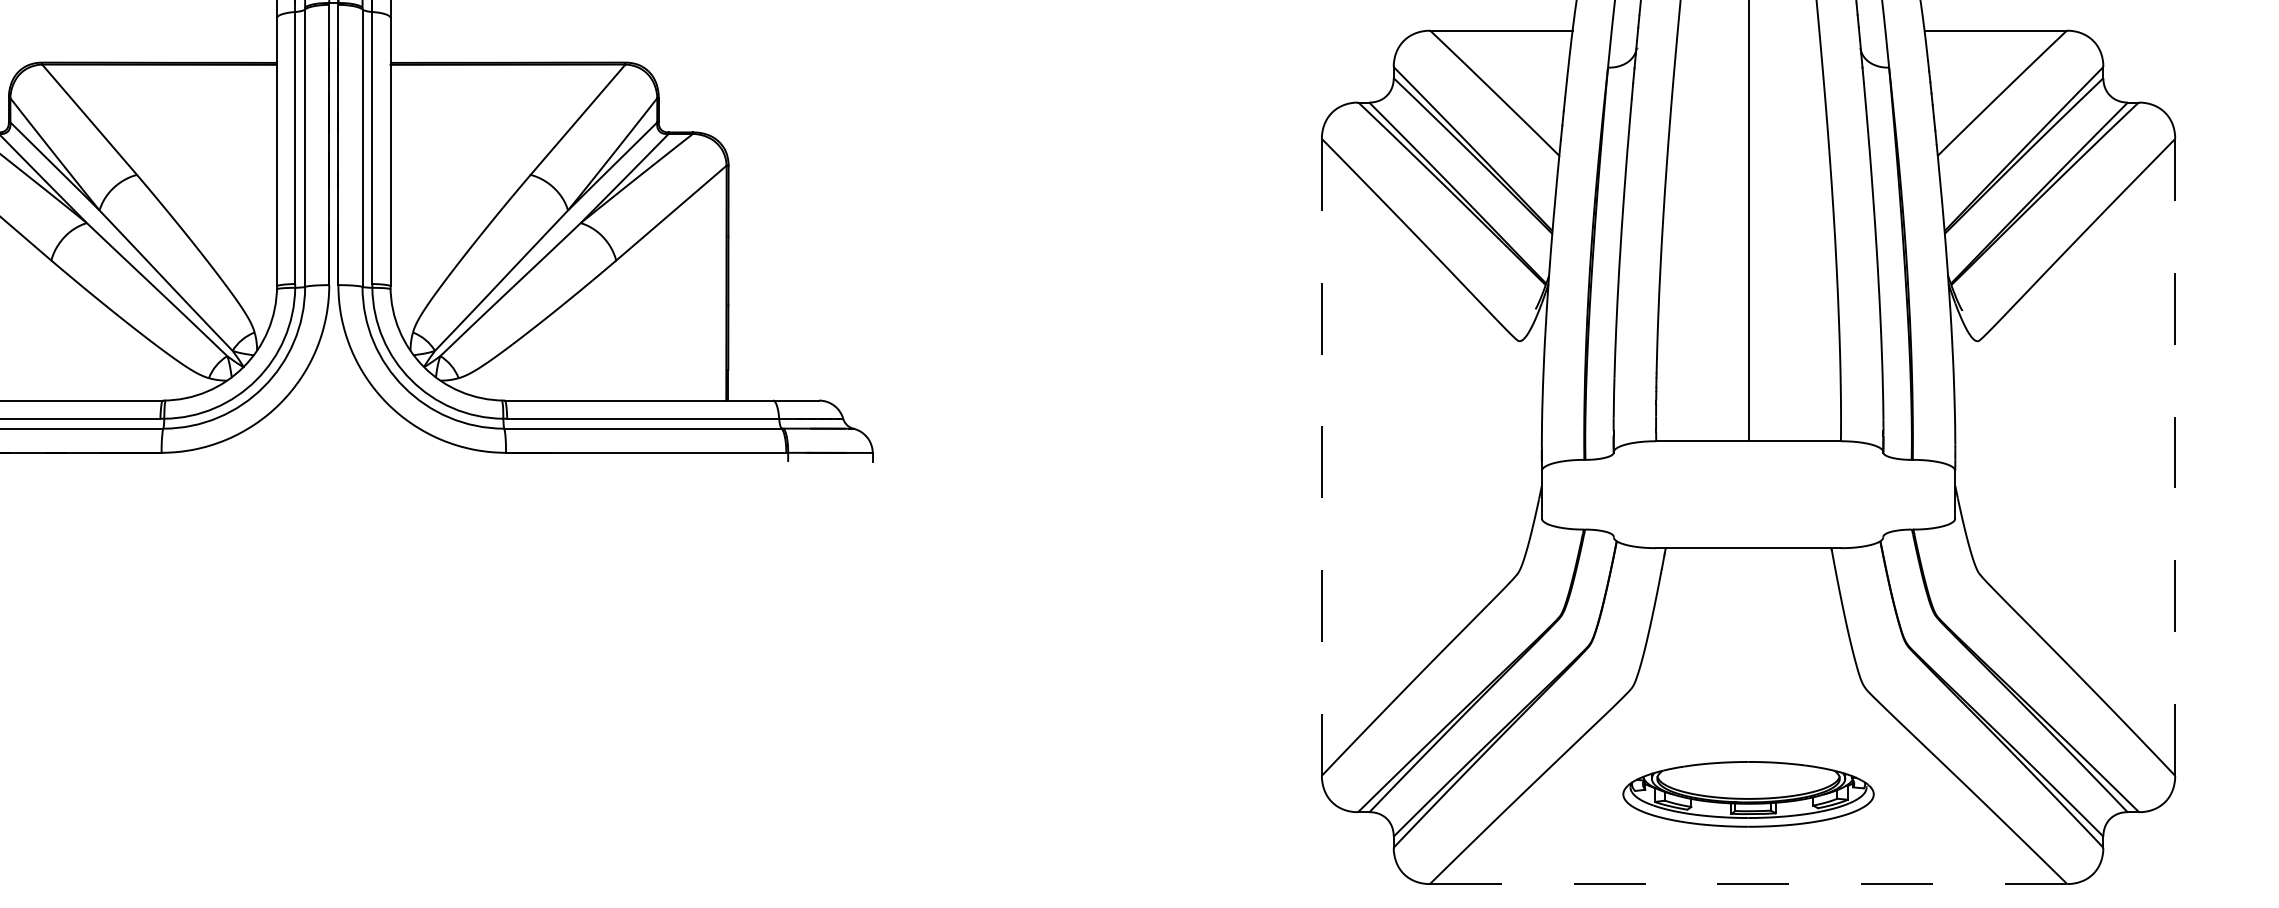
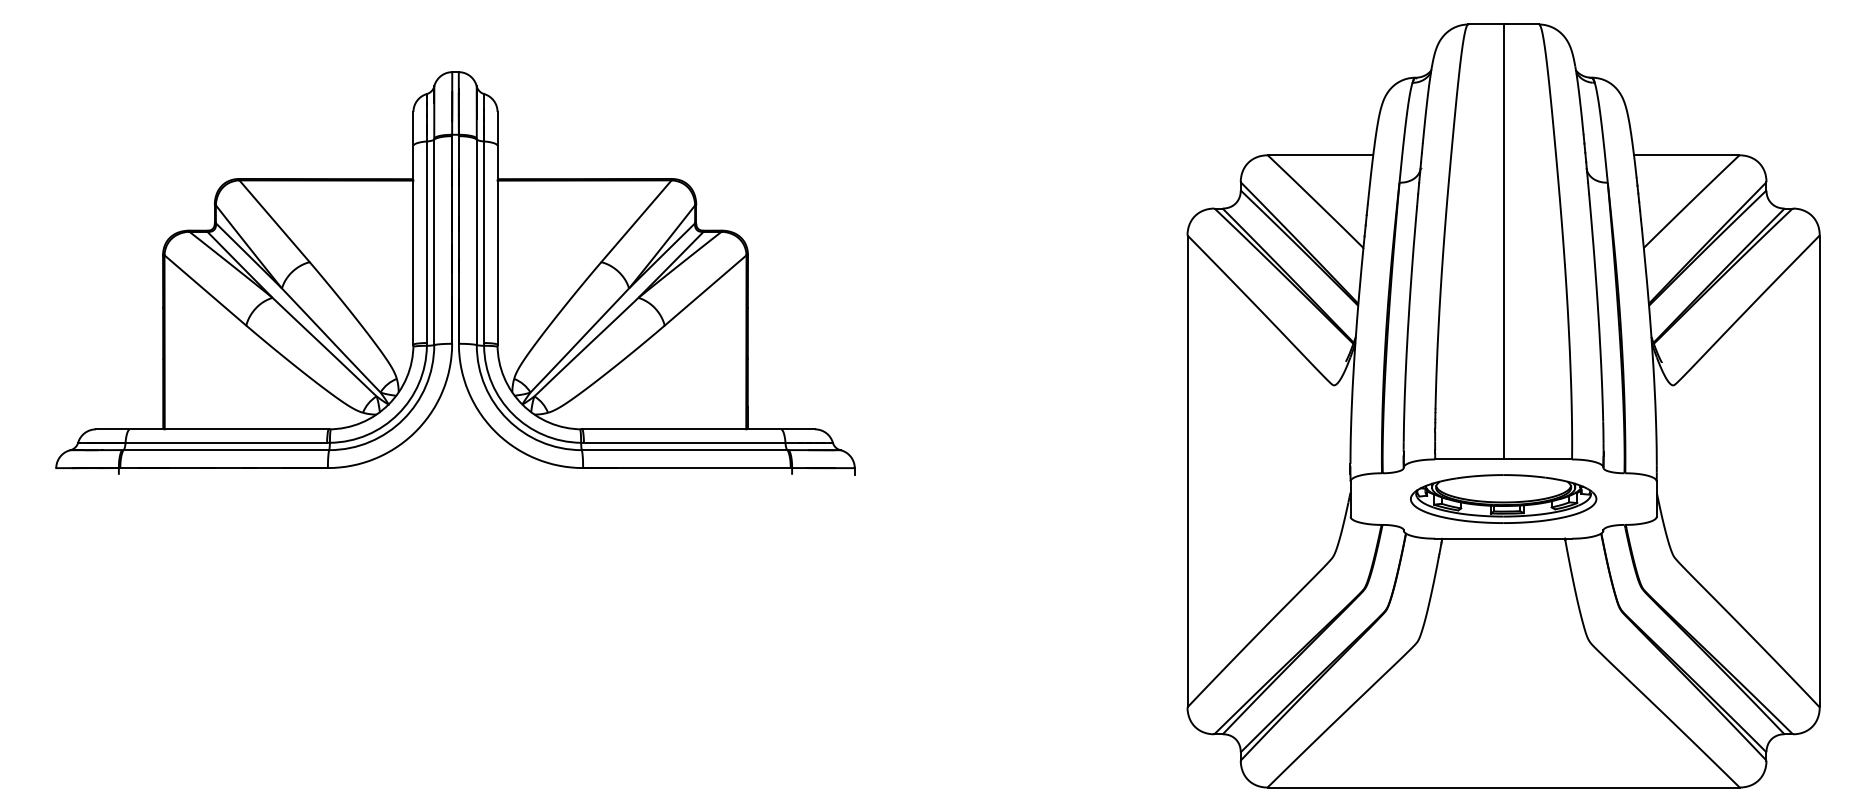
line: (1321, 457) -> (1187, 471), dashed -> solid
line: (2174, 457) -> (1819, 471), dashed -> solid
part: (1748, 793) -> (1503, 498), moved
line: (1749, 884) -> (1504, 787), dashed -> solid

